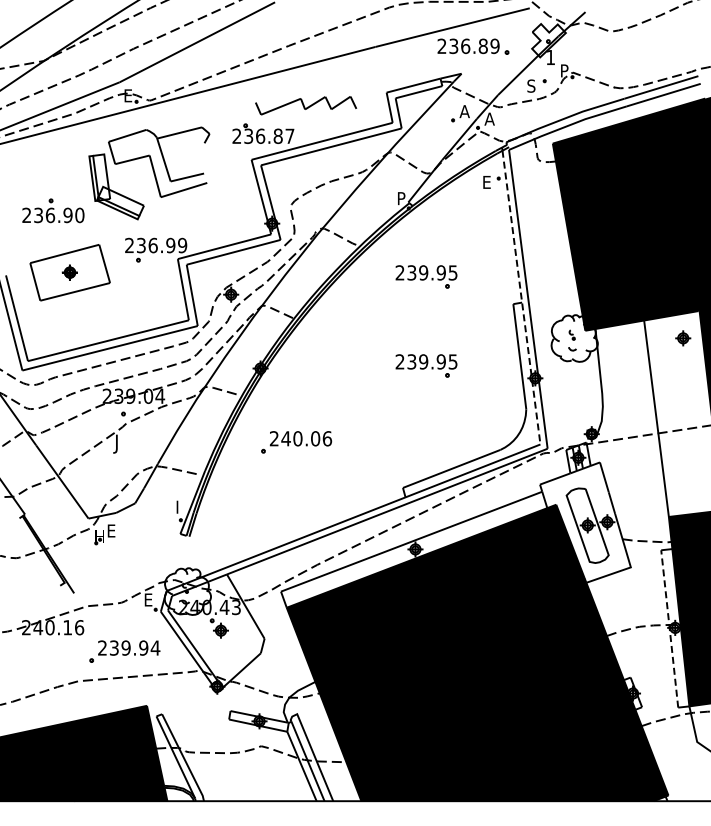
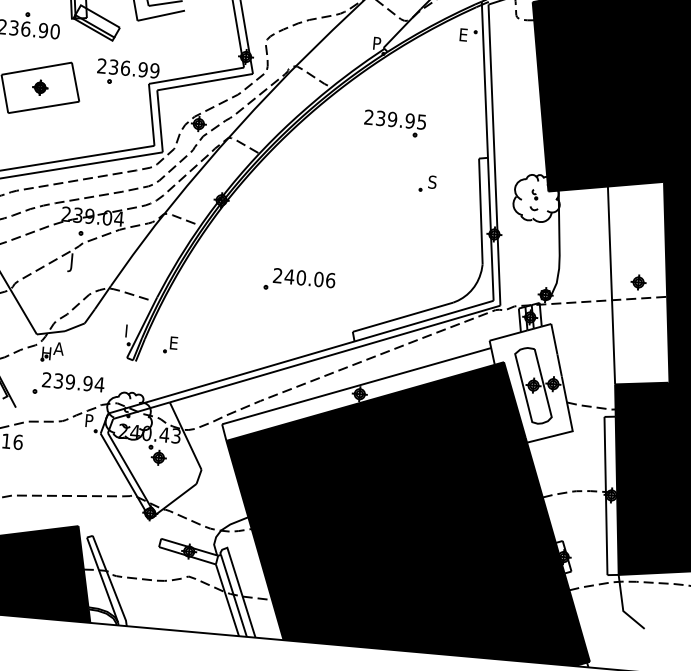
line: (521, 298) -> (487, 153), dashed -> solid
part: (464, 333) -> (427, 183), added
part: (683, 338) -> (638, 282), moved
part: (426, 365) -> (387, 211), removed
part: (296, 442) -> (299, 281), moved
part: (222, 516) -> (170, 344), added
text: (111, 530) -> (58, 348), E -> A
text: (149, 599) -> (90, 420), E -> P
line: (669, 628) -> (605, 495), dashed -> solid
part: (124, 651) -> (68, 385), moved

